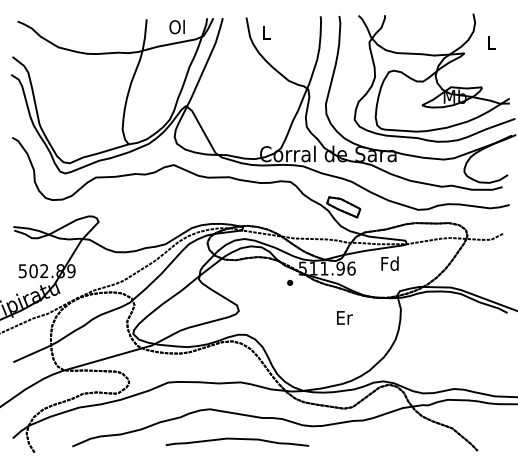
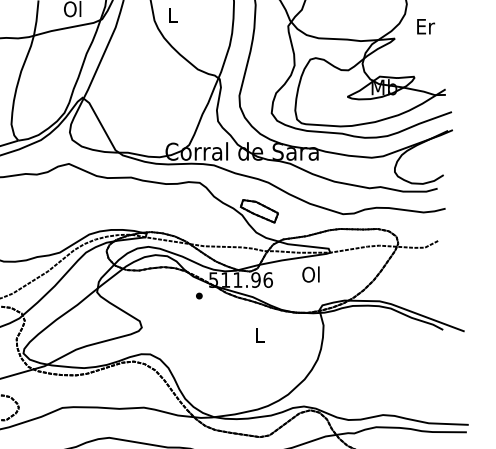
text: (492, 42) -> (426, 26), L -> Er
text: (389, 263) -> (310, 274), Fd -> Ol
text: (344, 317) -> (260, 334), Er -> L

